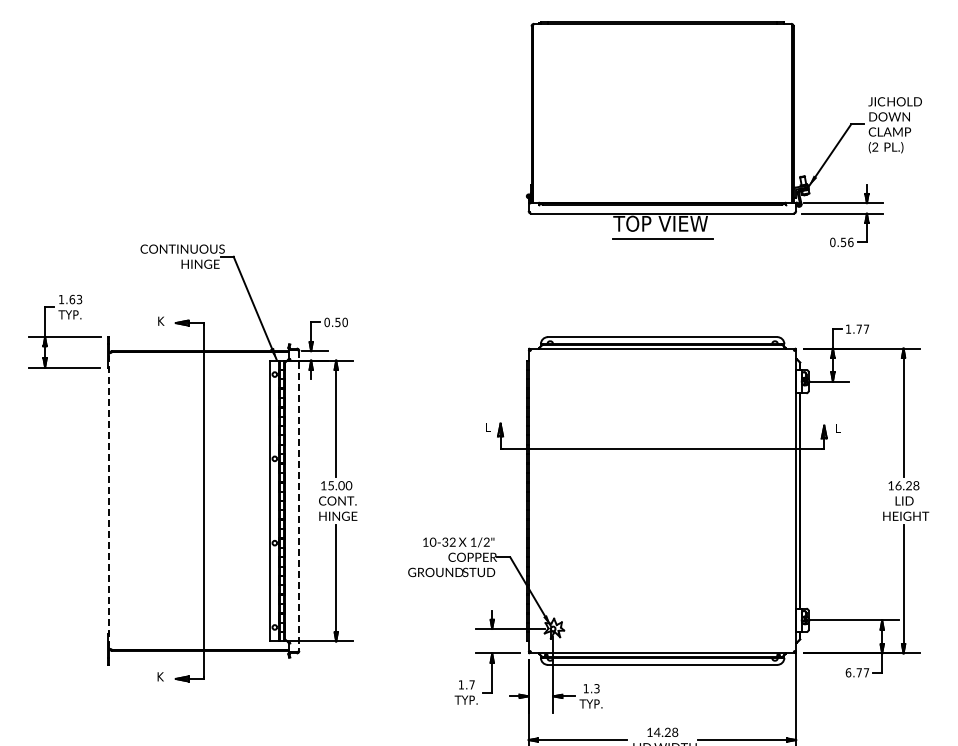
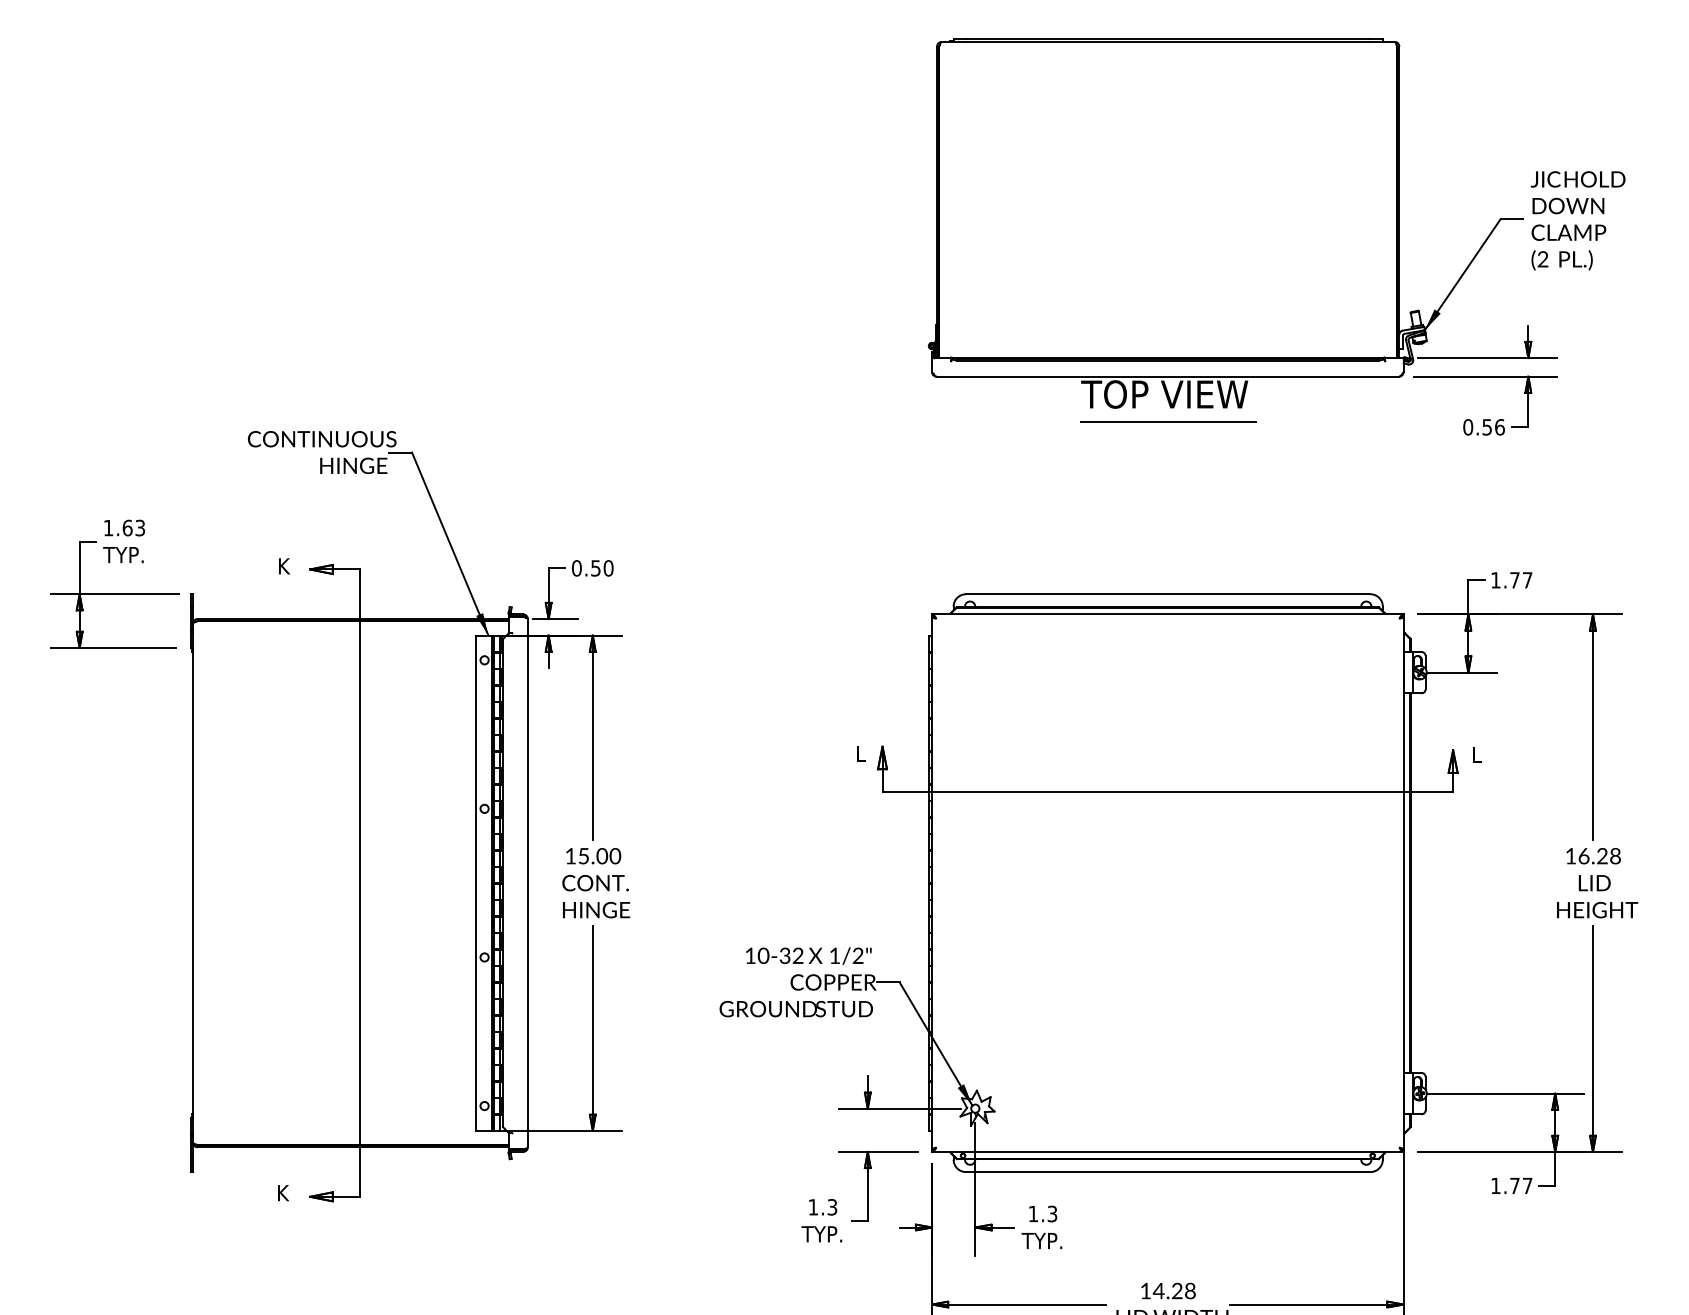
line: (109, 500) -> (193, 882), dashed -> solid
line: (299, 501) -> (528, 884), dashed -> solid
text: (848, 672) -> (1495, 1185), 6.77 -> 1.77
text: (471, 684) -> (831, 1206), 1.7 -> 1.3

